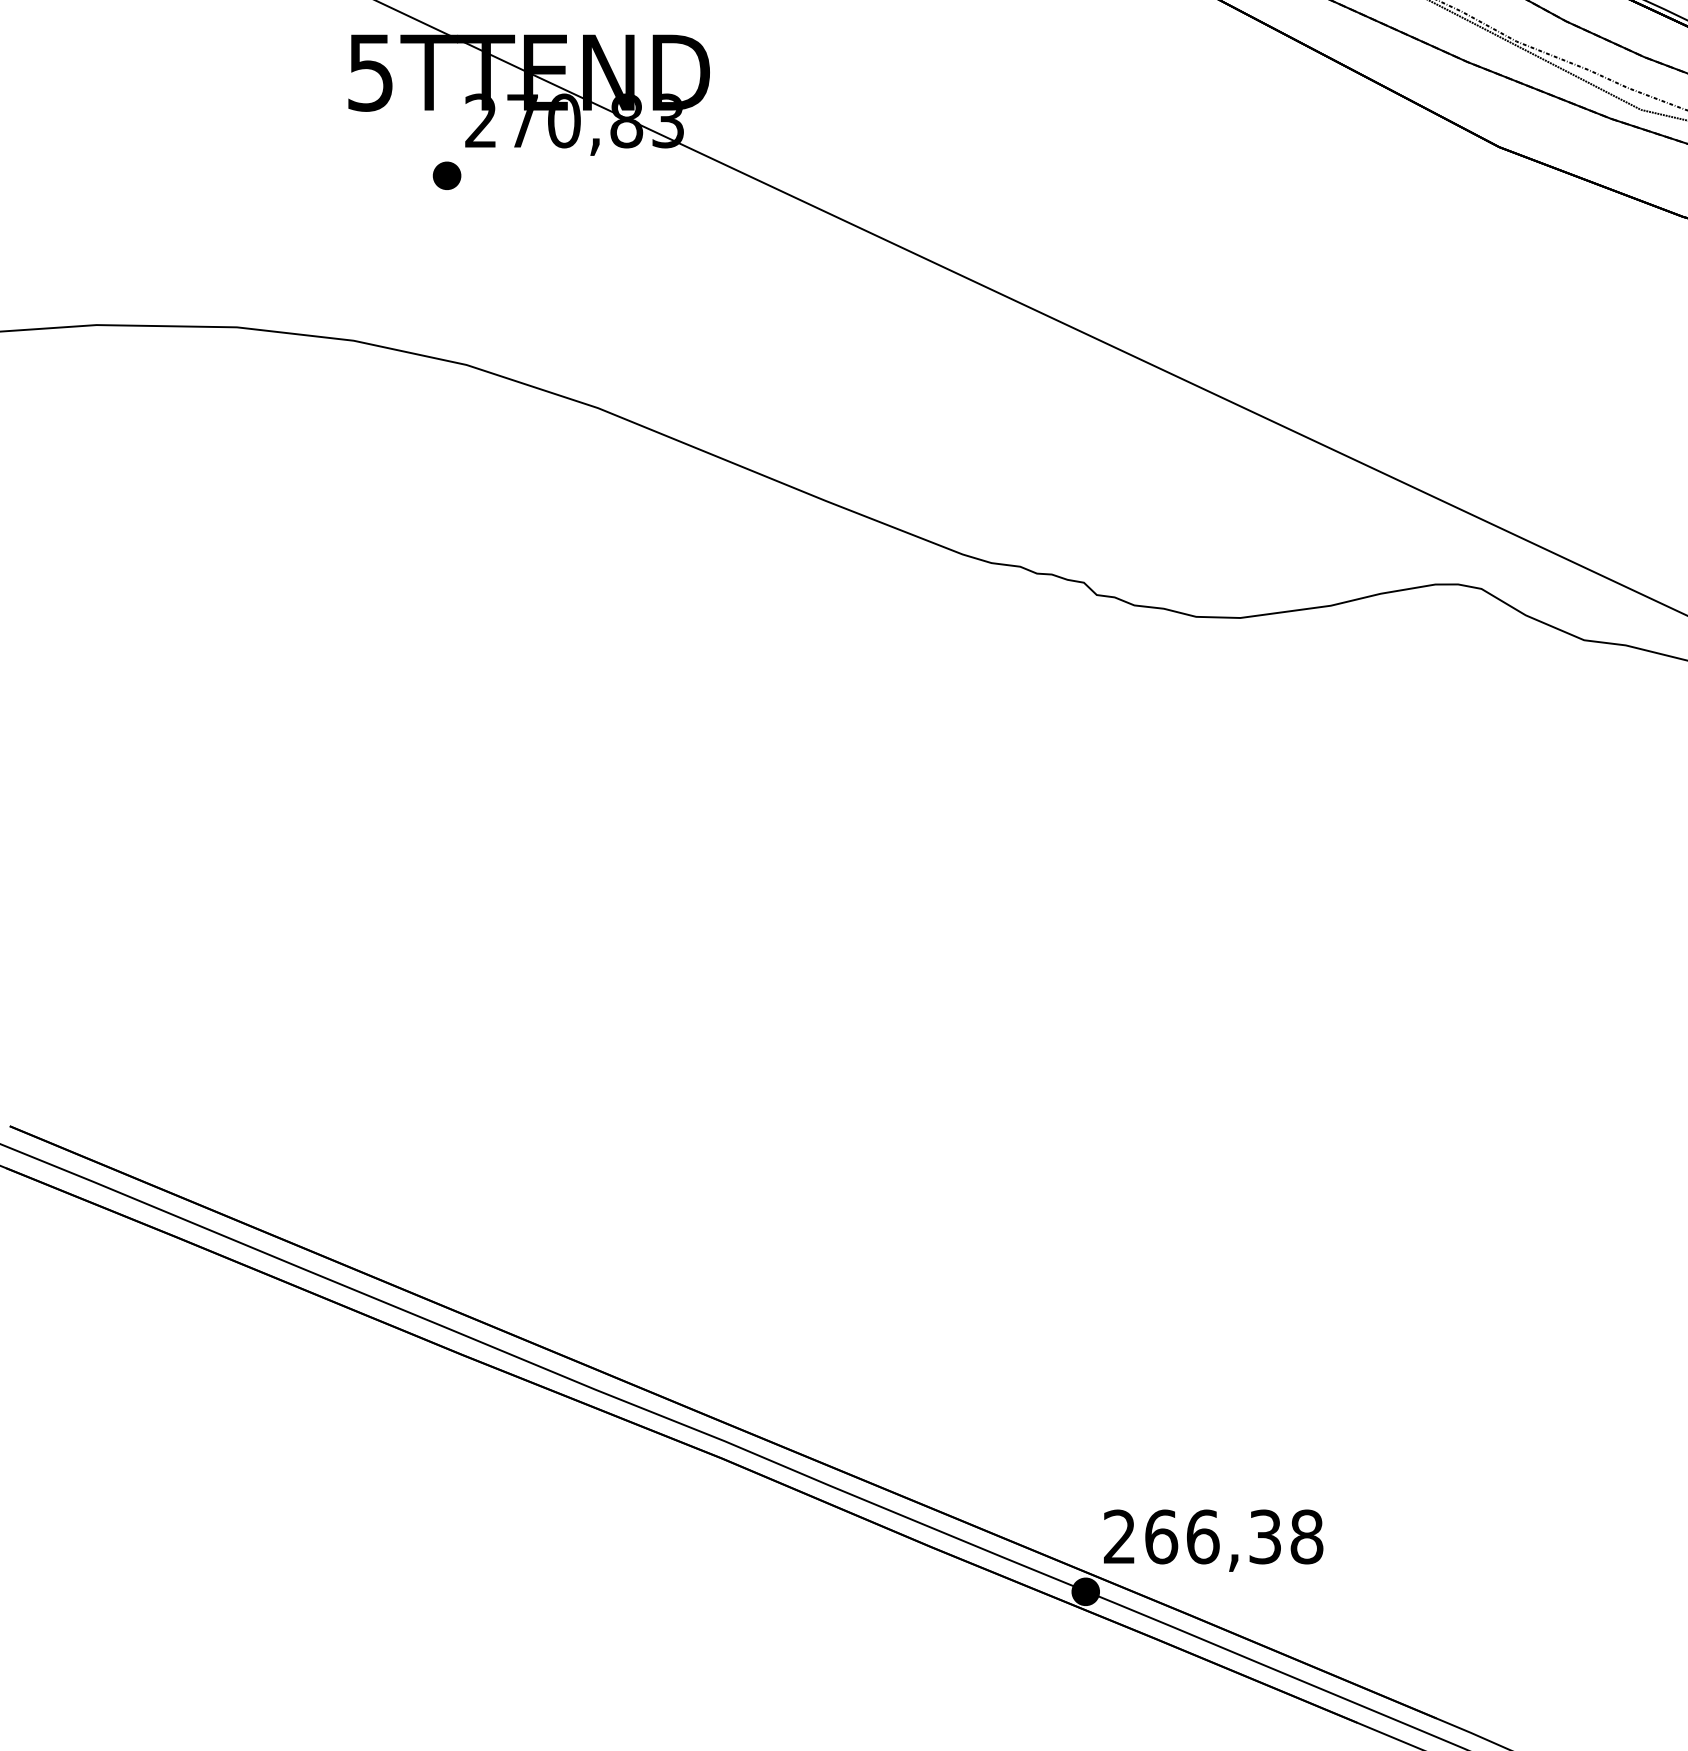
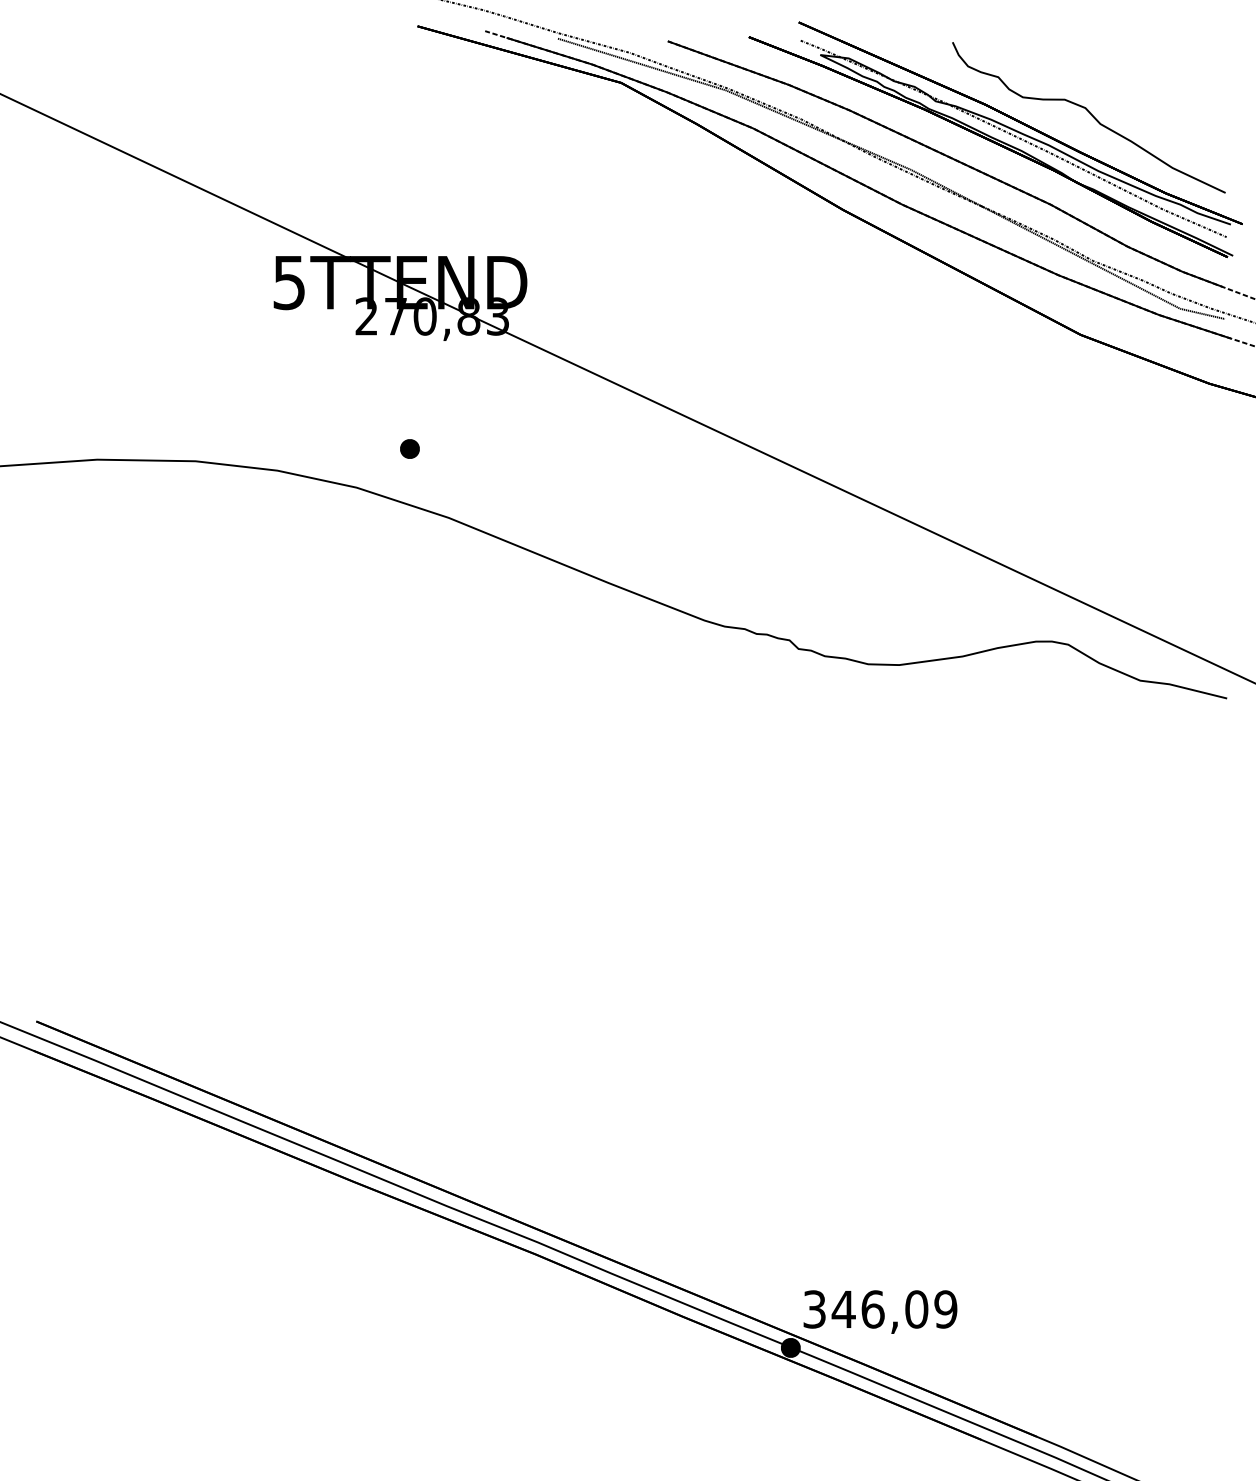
part: (446, 175) -> (409, 448), moved
text: (1213, 1536) -> (880, 1309), 266,38 -> 346,09

